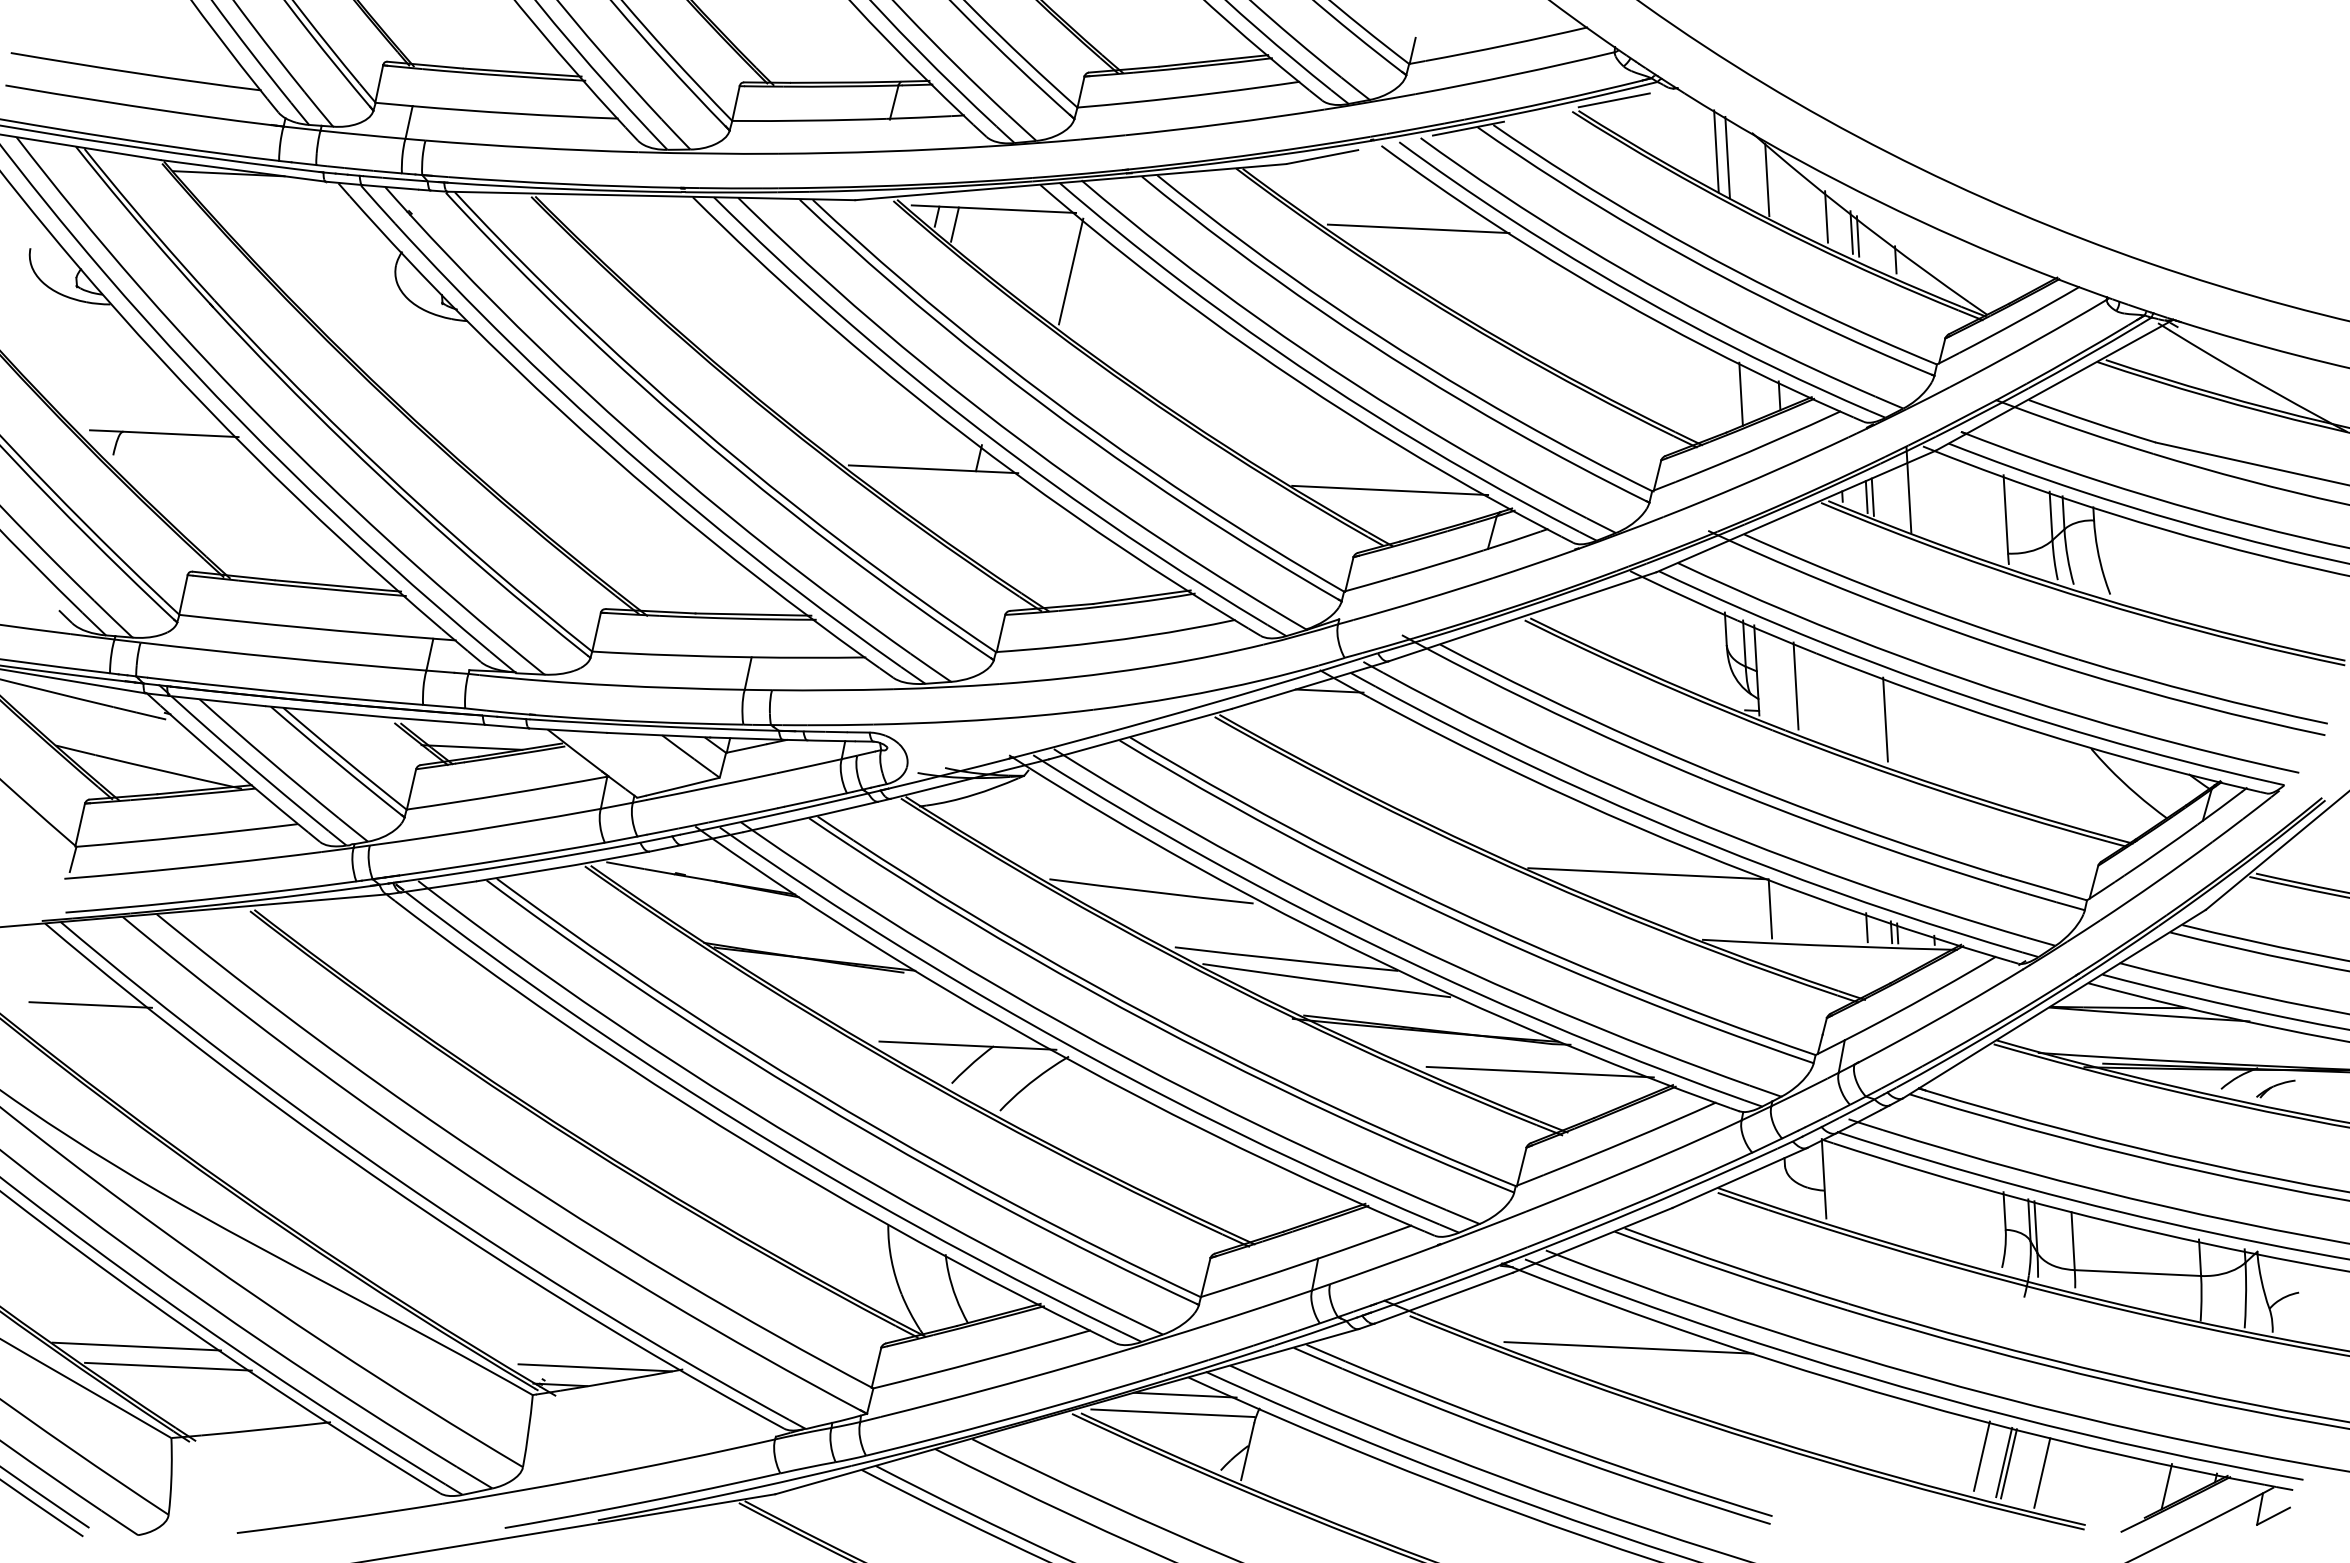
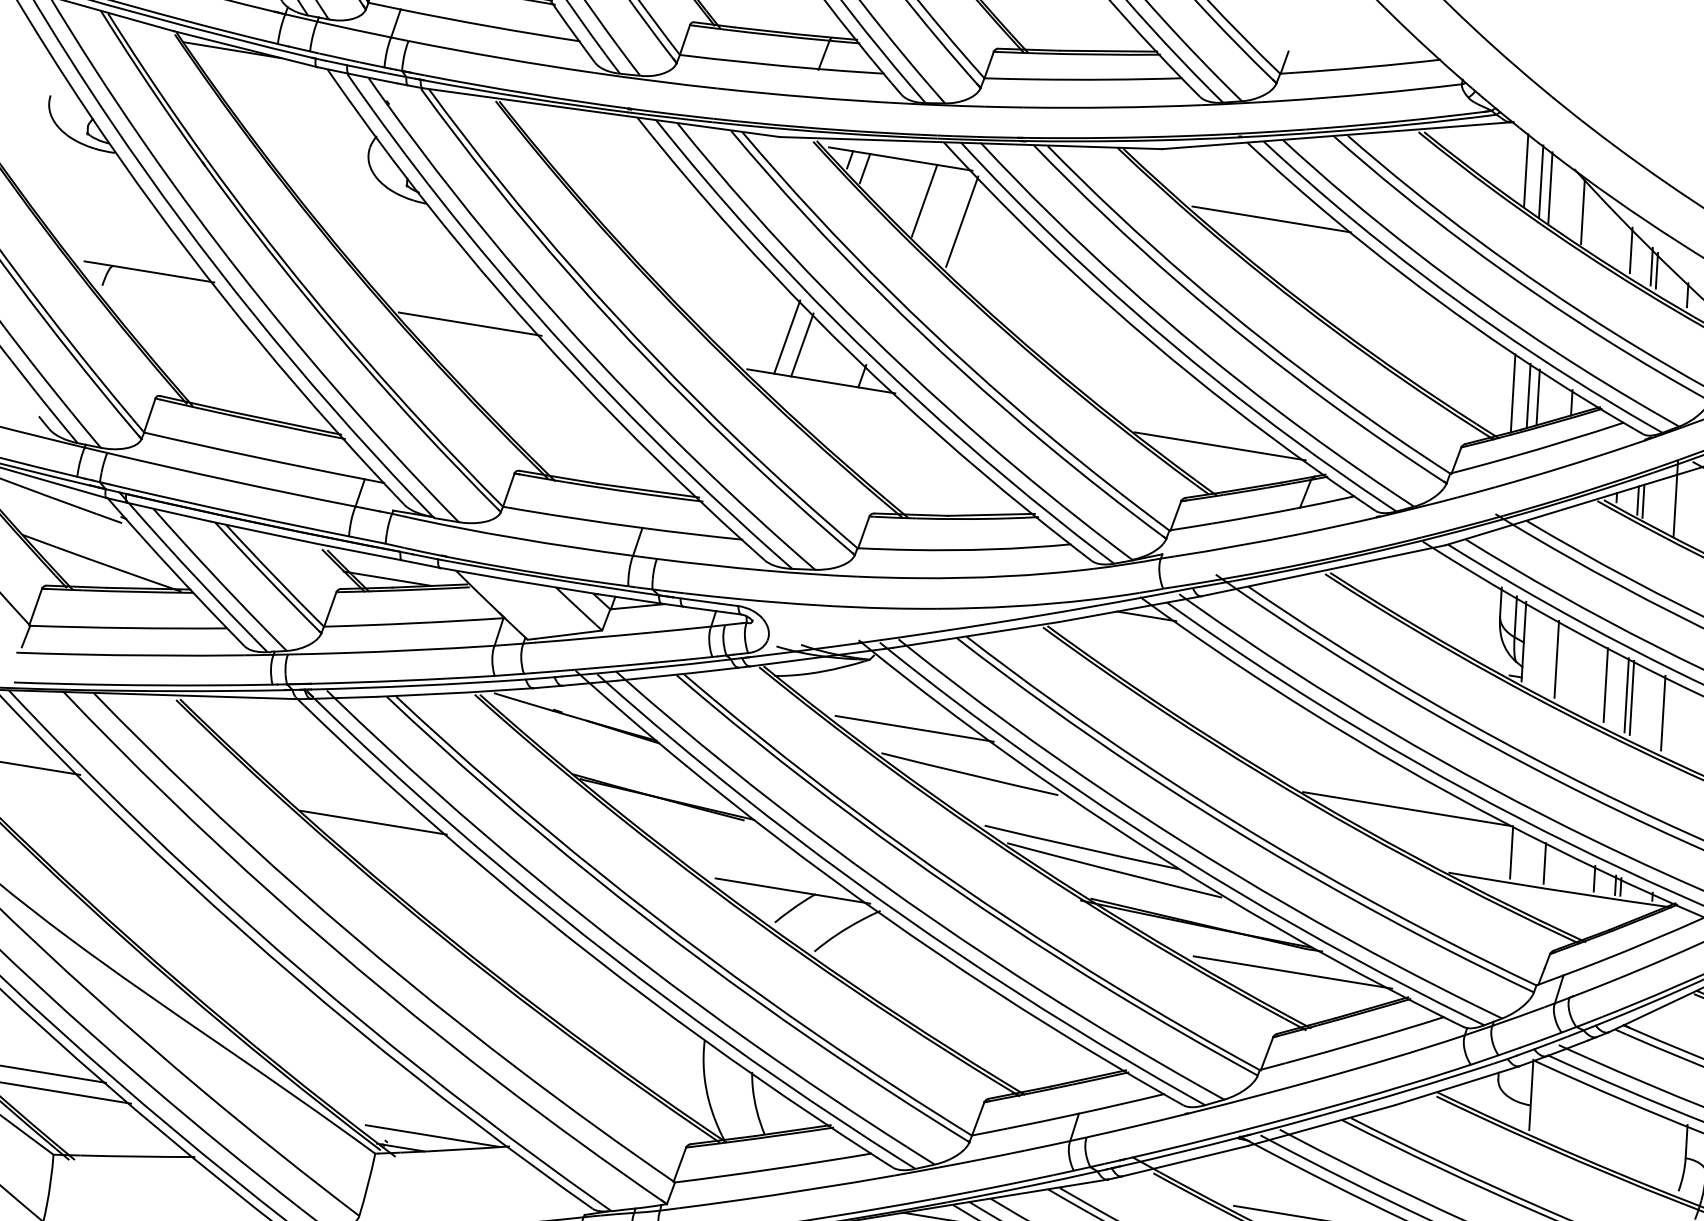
line: (1480, 126) -> (1336, 135), dashed -> solid
line: (1697, 139) -> (1525, 169), added
line: (1025, 252) -> (924, 200), added
line: (1711, 392) -> (1512, 392), added
line: (1730, 393) -> (1528, 395), added
line: (889, 423) -> (787, 336), added
line: (907, 430) -> (802, 344), added
line: (531, 450) -> (470, 323), added
line: (1854, 708) -> (1605, 685), added
line: (1878, 717) -> (1625, 695), added
line: (1922, 732) -> (1663, 712), added
line: (1083, 847) -> (914, 728), added
line: (1808, 916) -> (1544, 863), added
line: (487, 1023) -> (373, 822), added

